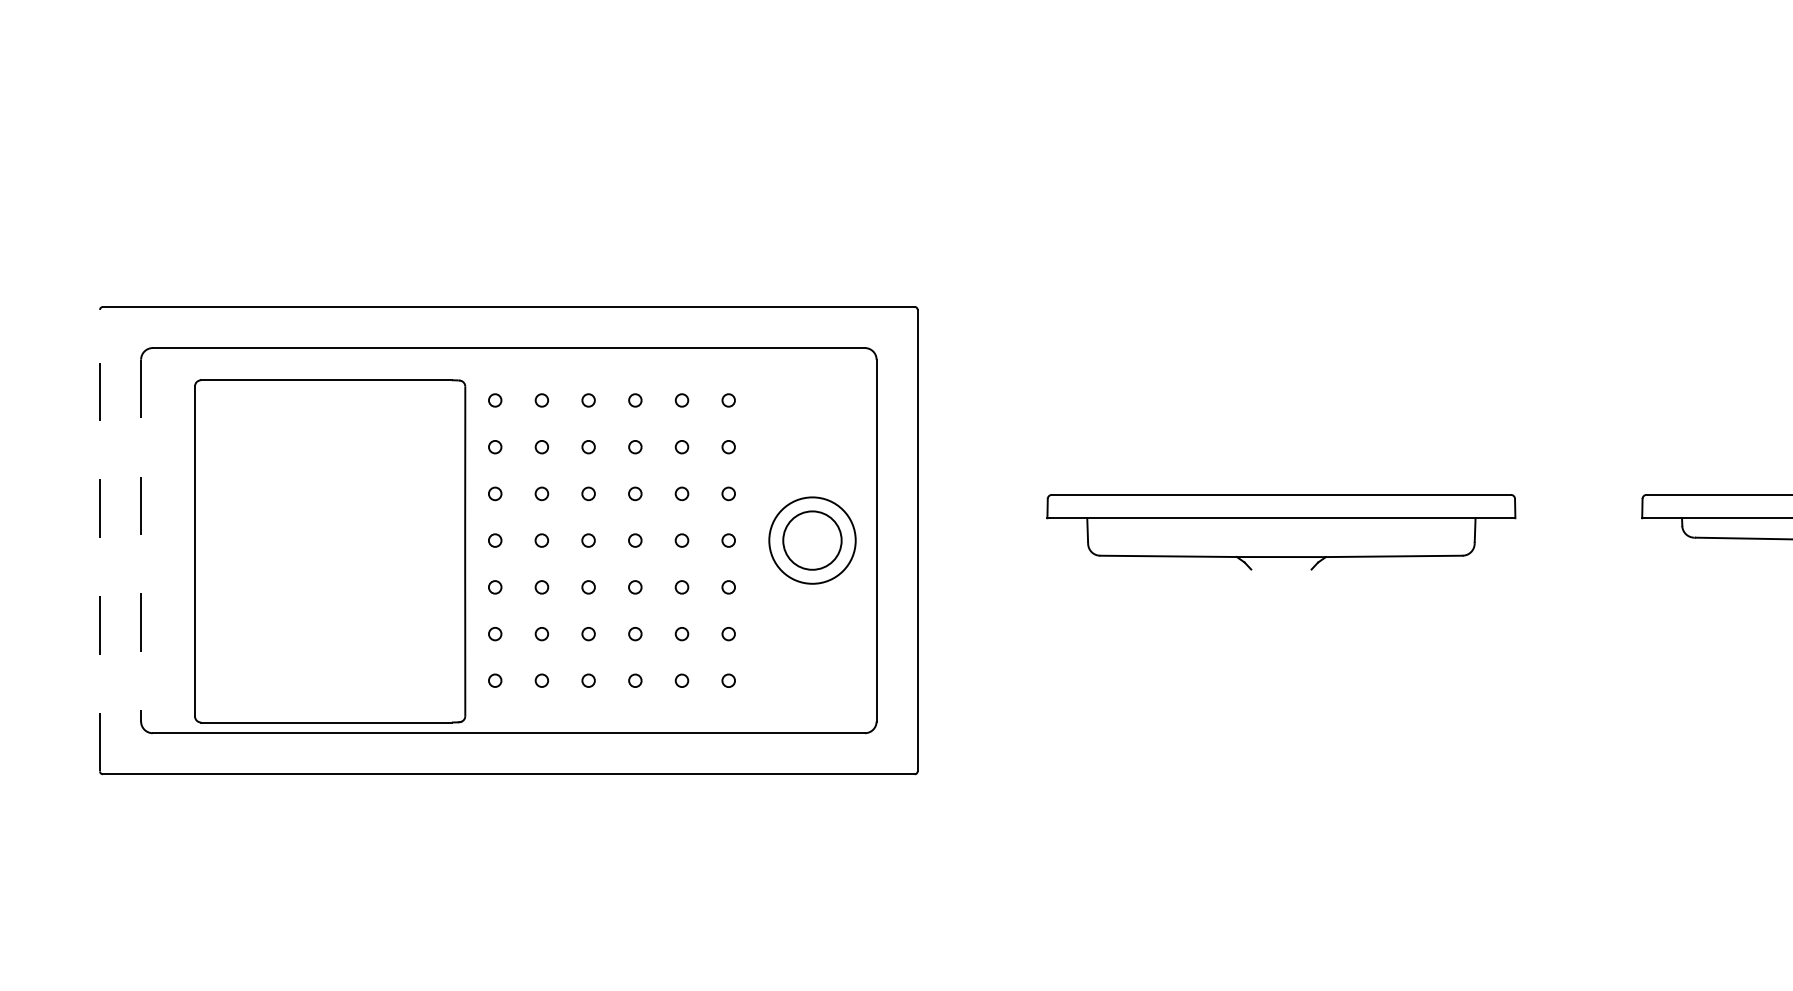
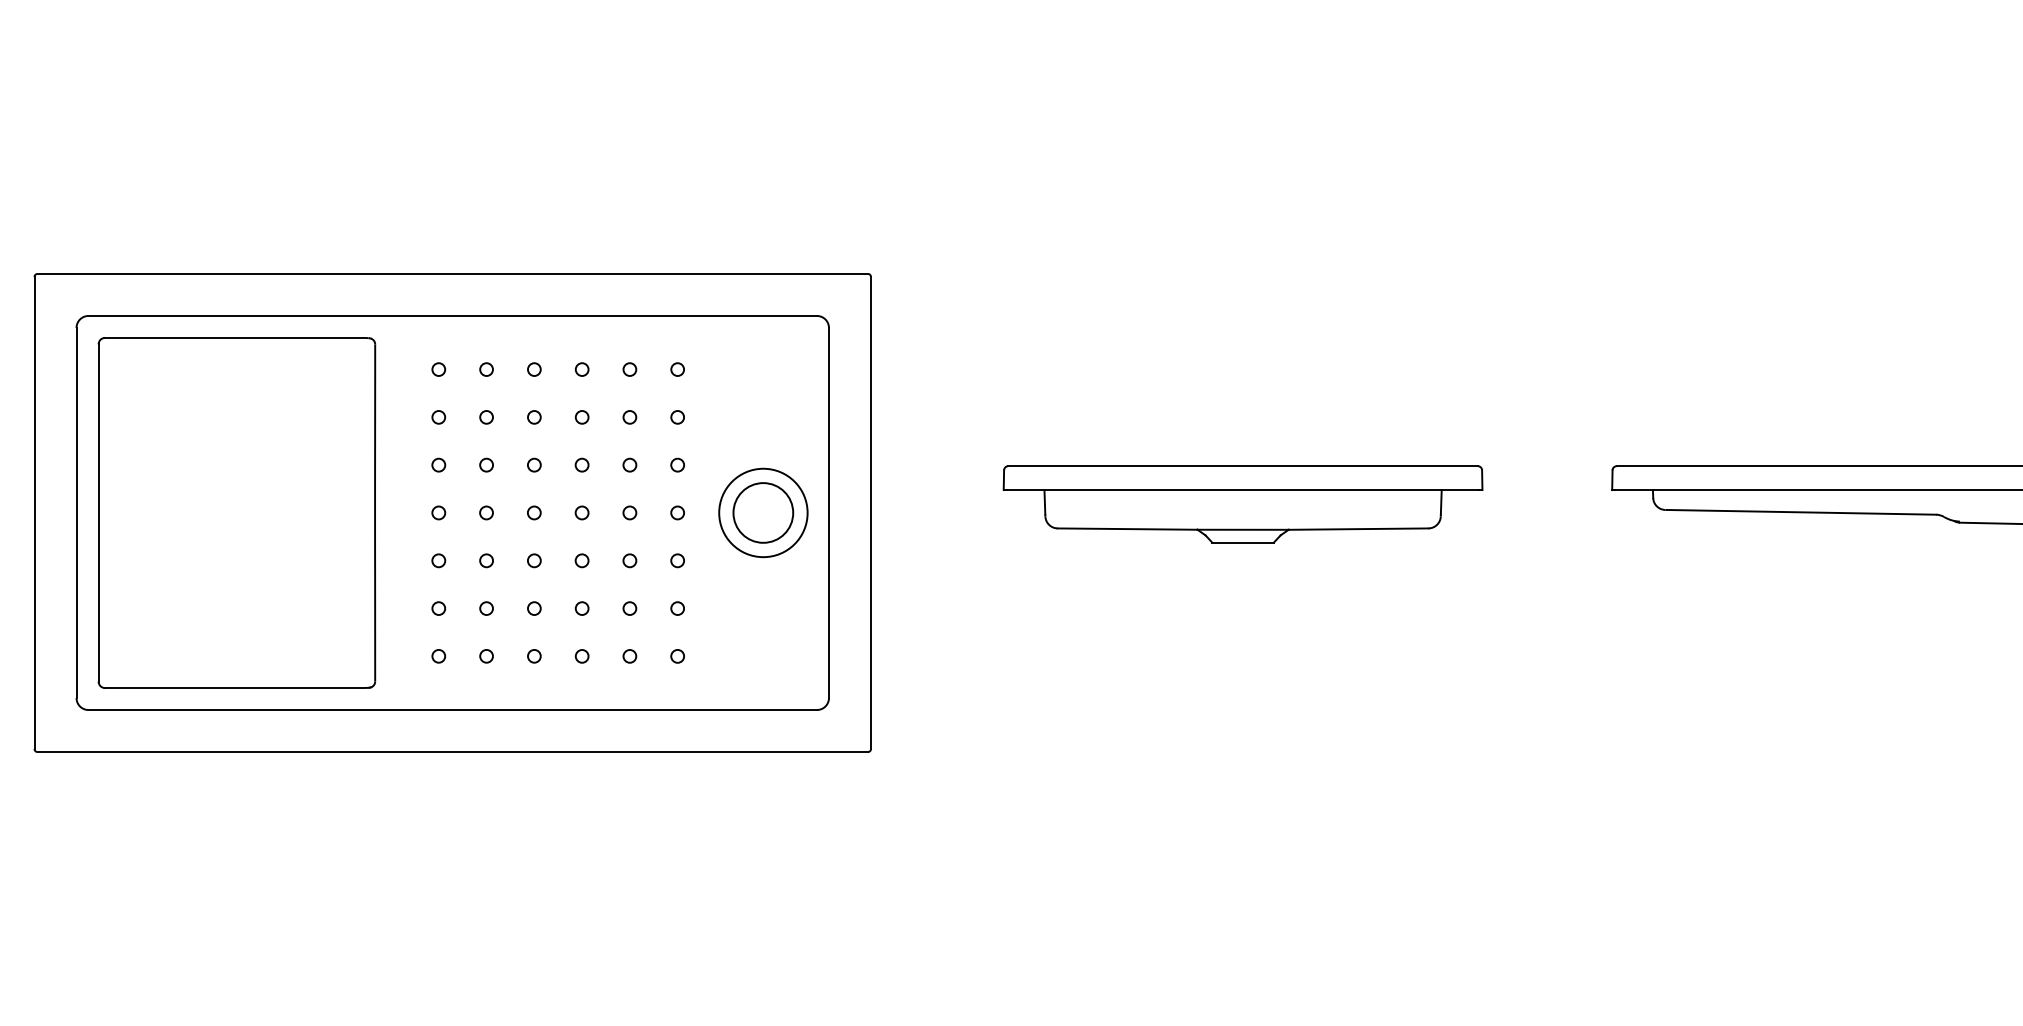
line: (100, 540) -> (34, 512), dashed -> solid
line: (141, 541) -> (76, 513), dashed -> solid
part: (329, 550) -> (236, 512), moved
line: (1280, 569) -> (1242, 542), added

